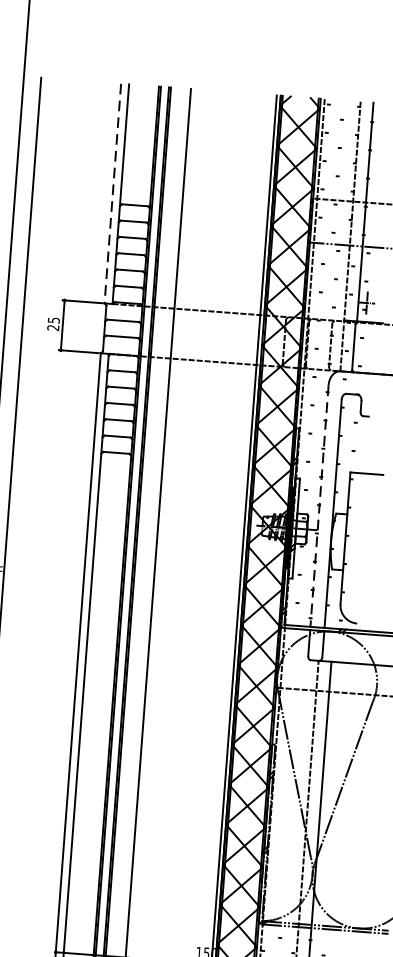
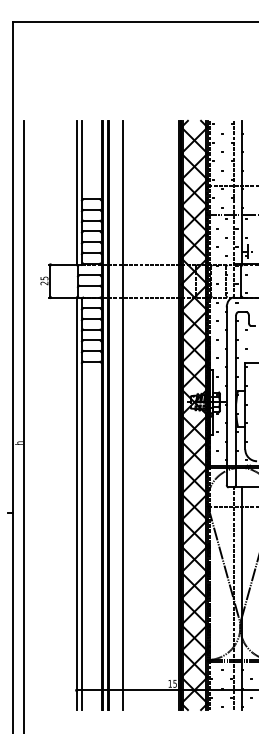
line: (112, 194) -> (76, 193), dashed -> solid
line: (318, 507) -> (226, 387), dashed -> solid

